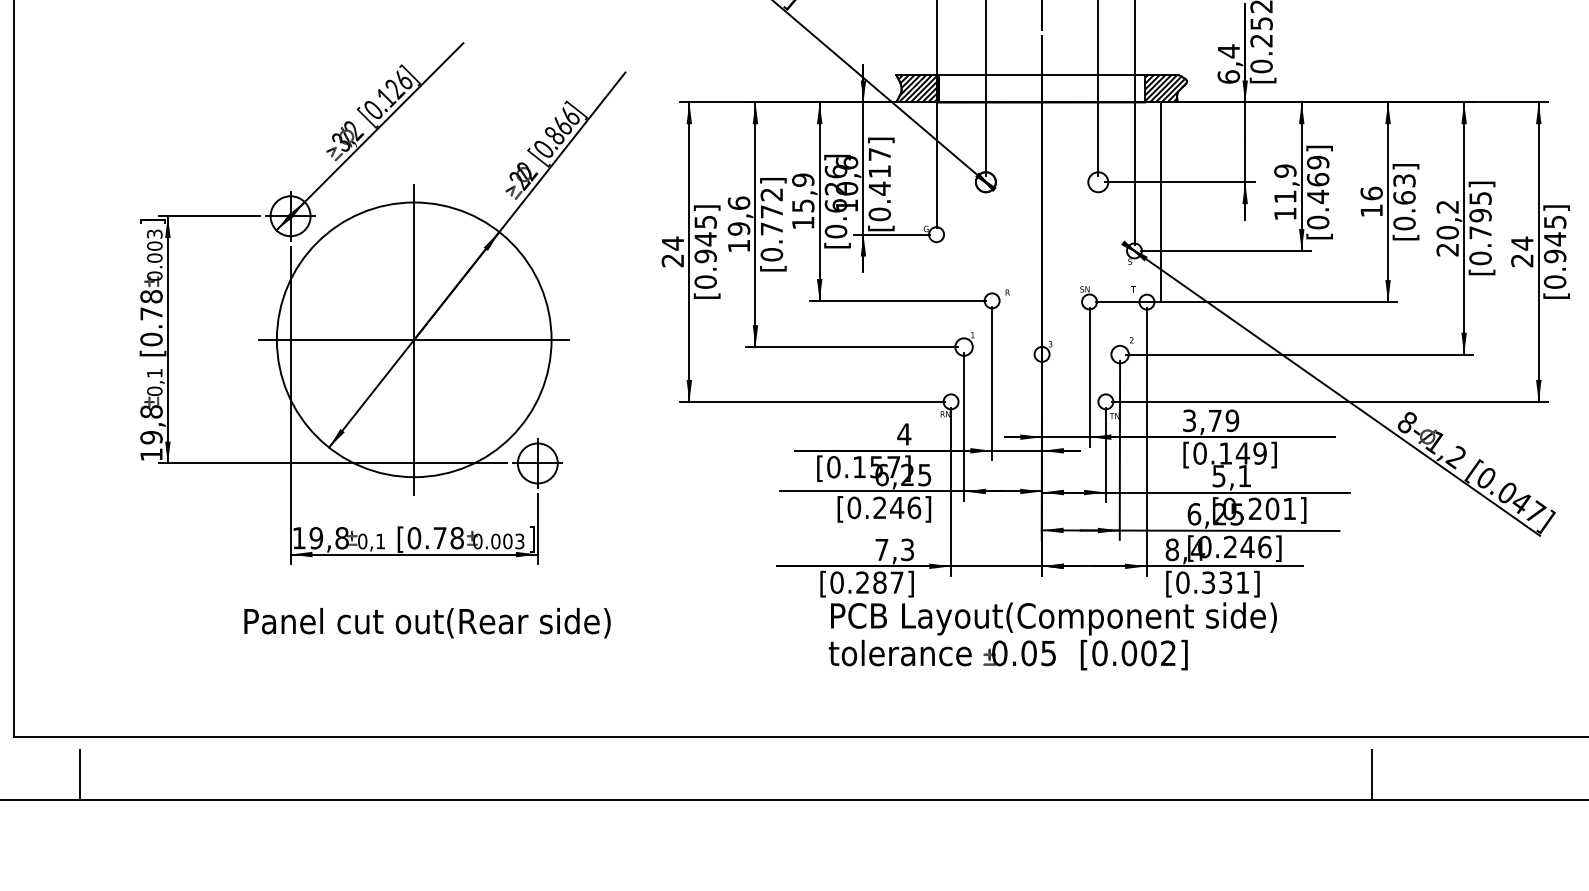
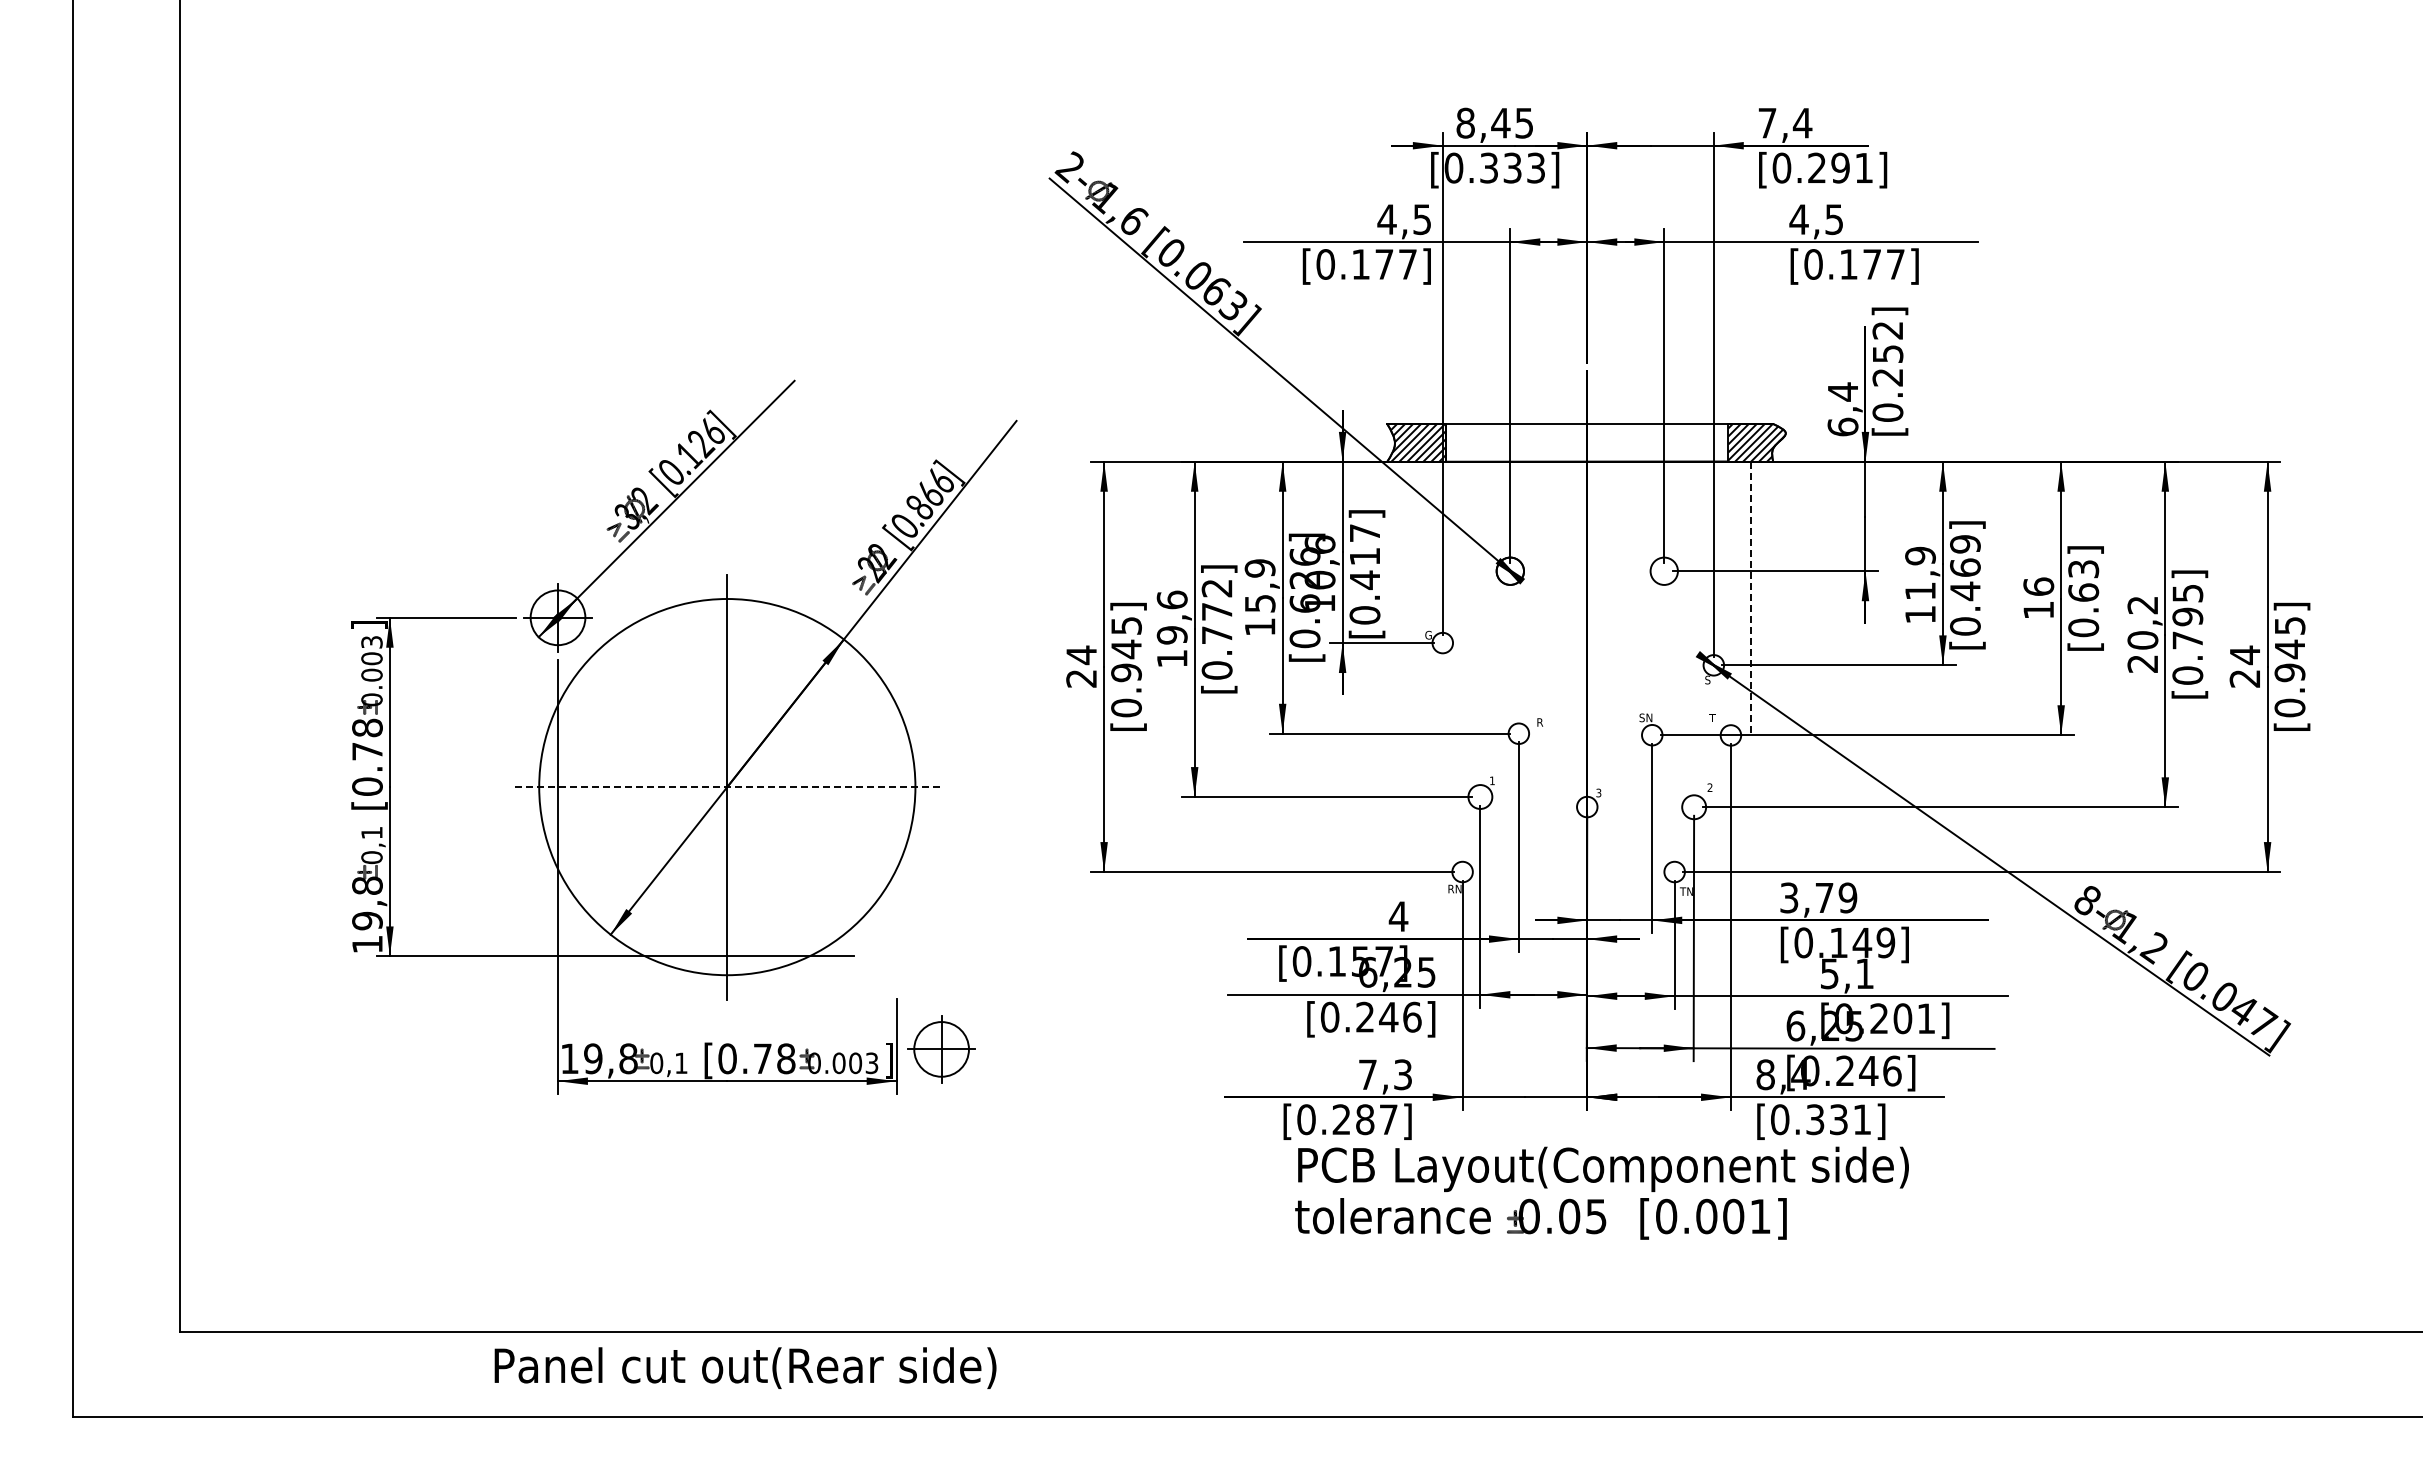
line: (1161, 202) -> (1750, 598), solid -> dashed
line: (414, 340) -> (727, 787), solid -> dashed
part: (537, 463) -> (941, 1049), moved
text: (427, 622) -> (745, 1367), moved
text: (1168, 652) -> (1760, 1215), [0.002] -> [0.001]
line: (79, 774) -> (269, 1382), removed
line: (1372, 774) -> (2039, 1382), removed

